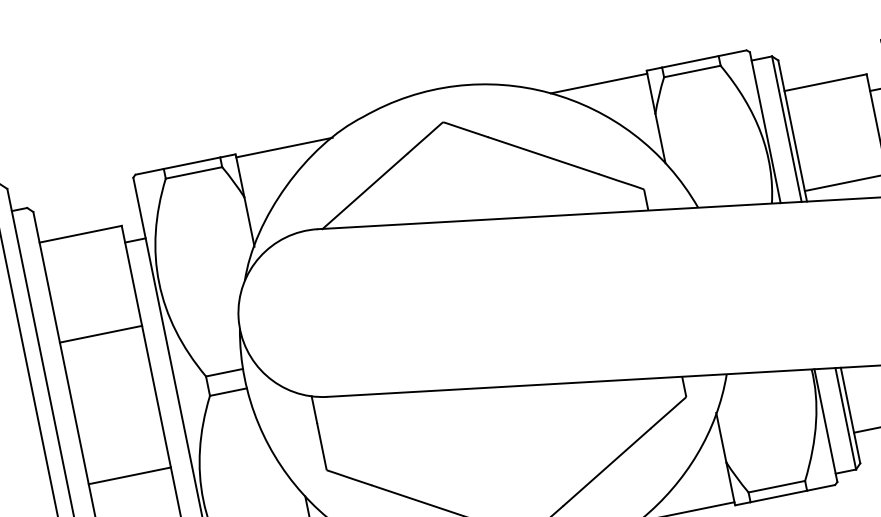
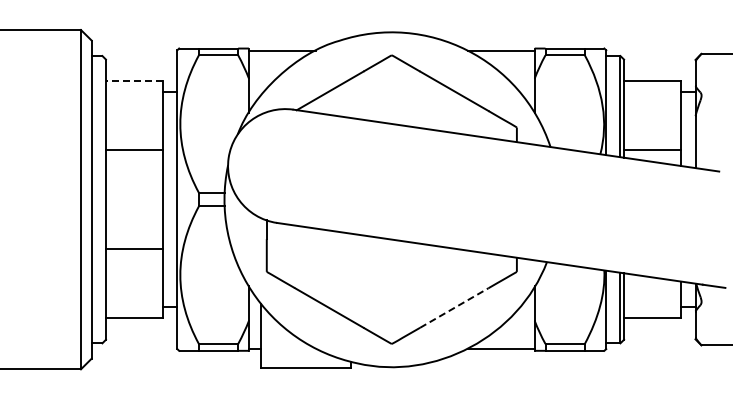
line: (80, 233) -> (134, 80), solid -> dashed
line: (607, 466) -> (454, 307), solid -> dashed

